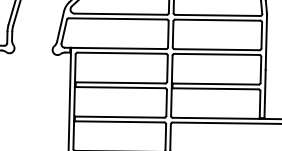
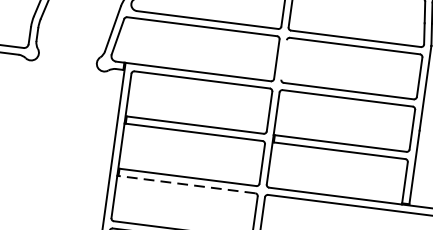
line: (172, 34) -> (283, 60), removed
line: (119, 121) -> (186, 184), solid -> dashed

